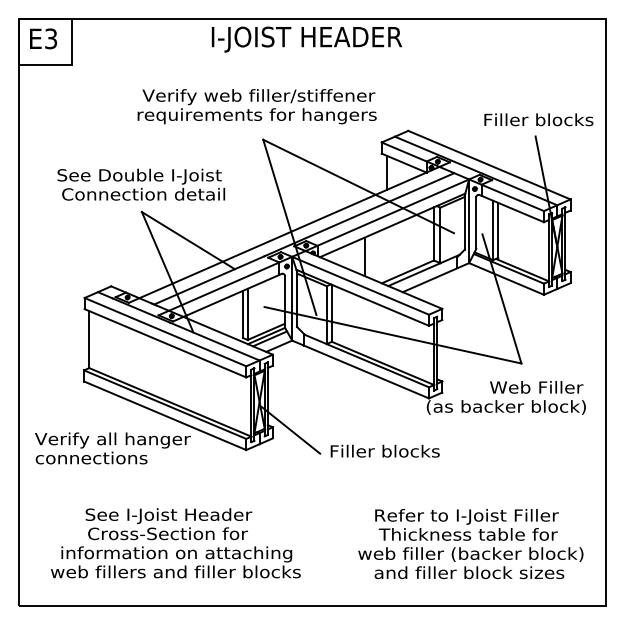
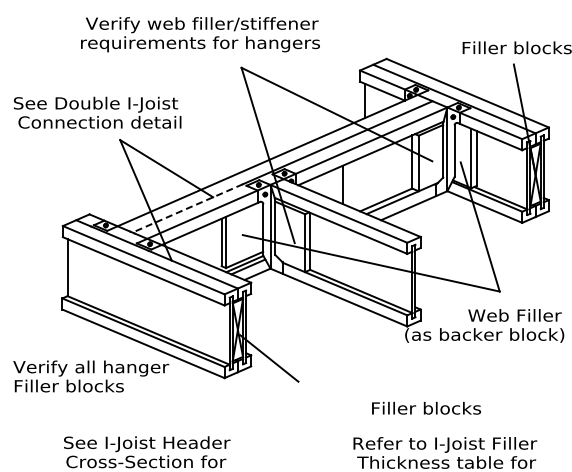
text: (256, 106) -> (199, 34), moved
text: (141, 184) -> (97, 112), moved
line: (208, 280) -> (186, 208), solid -> dashed
text: (384, 450) -> (425, 407), moved
text: (91, 457) -> (69, 385), connections -> Filler blocks

